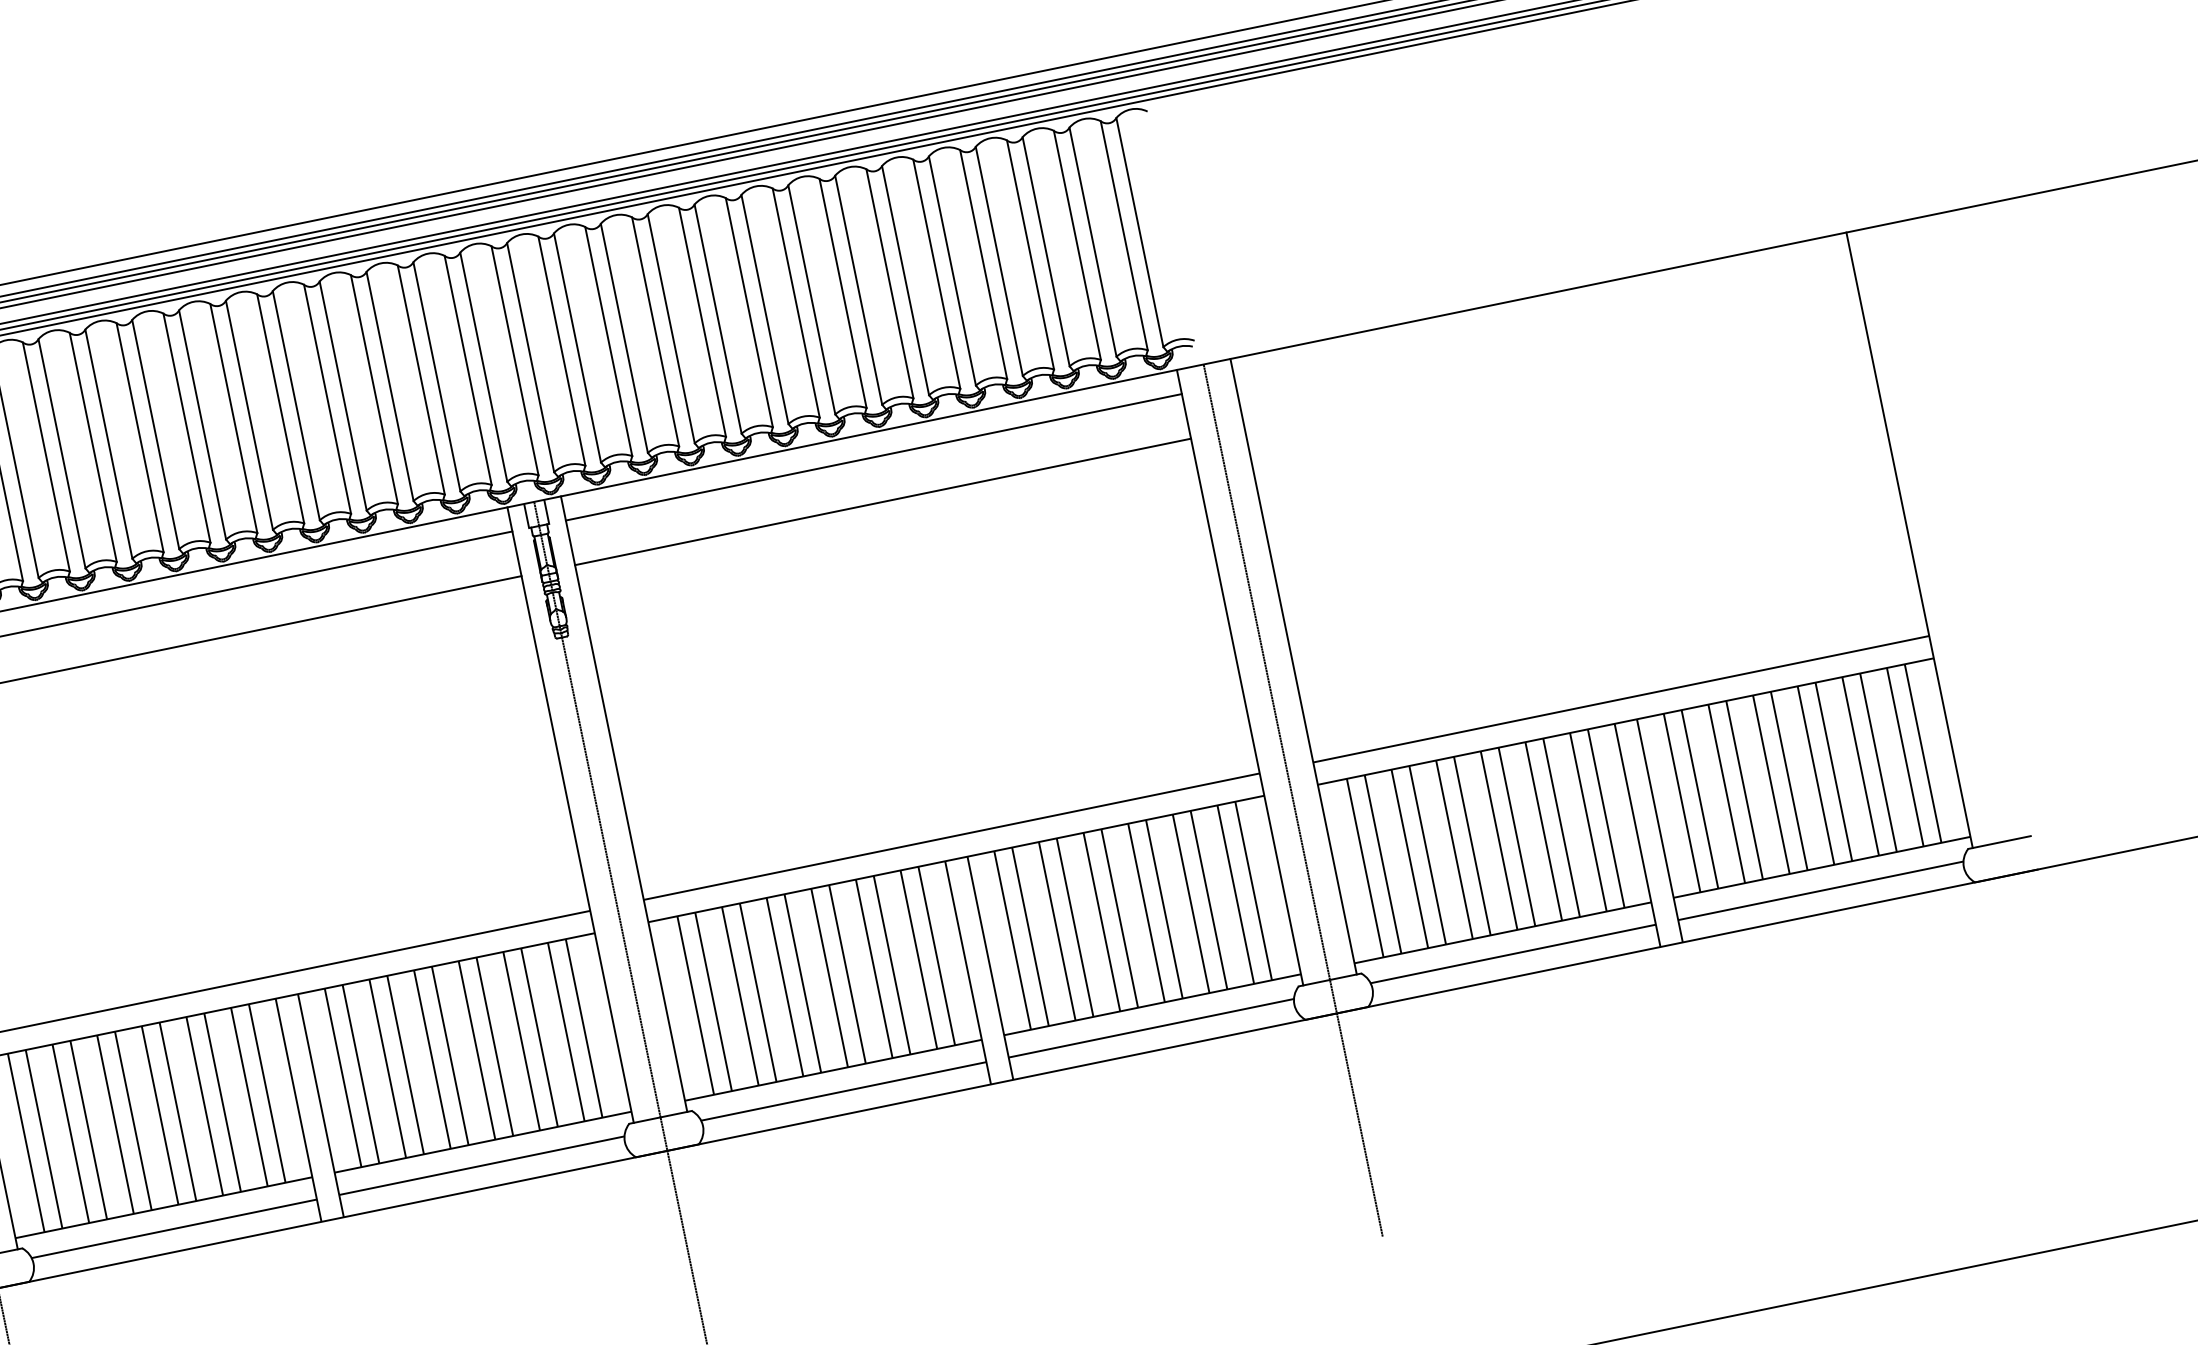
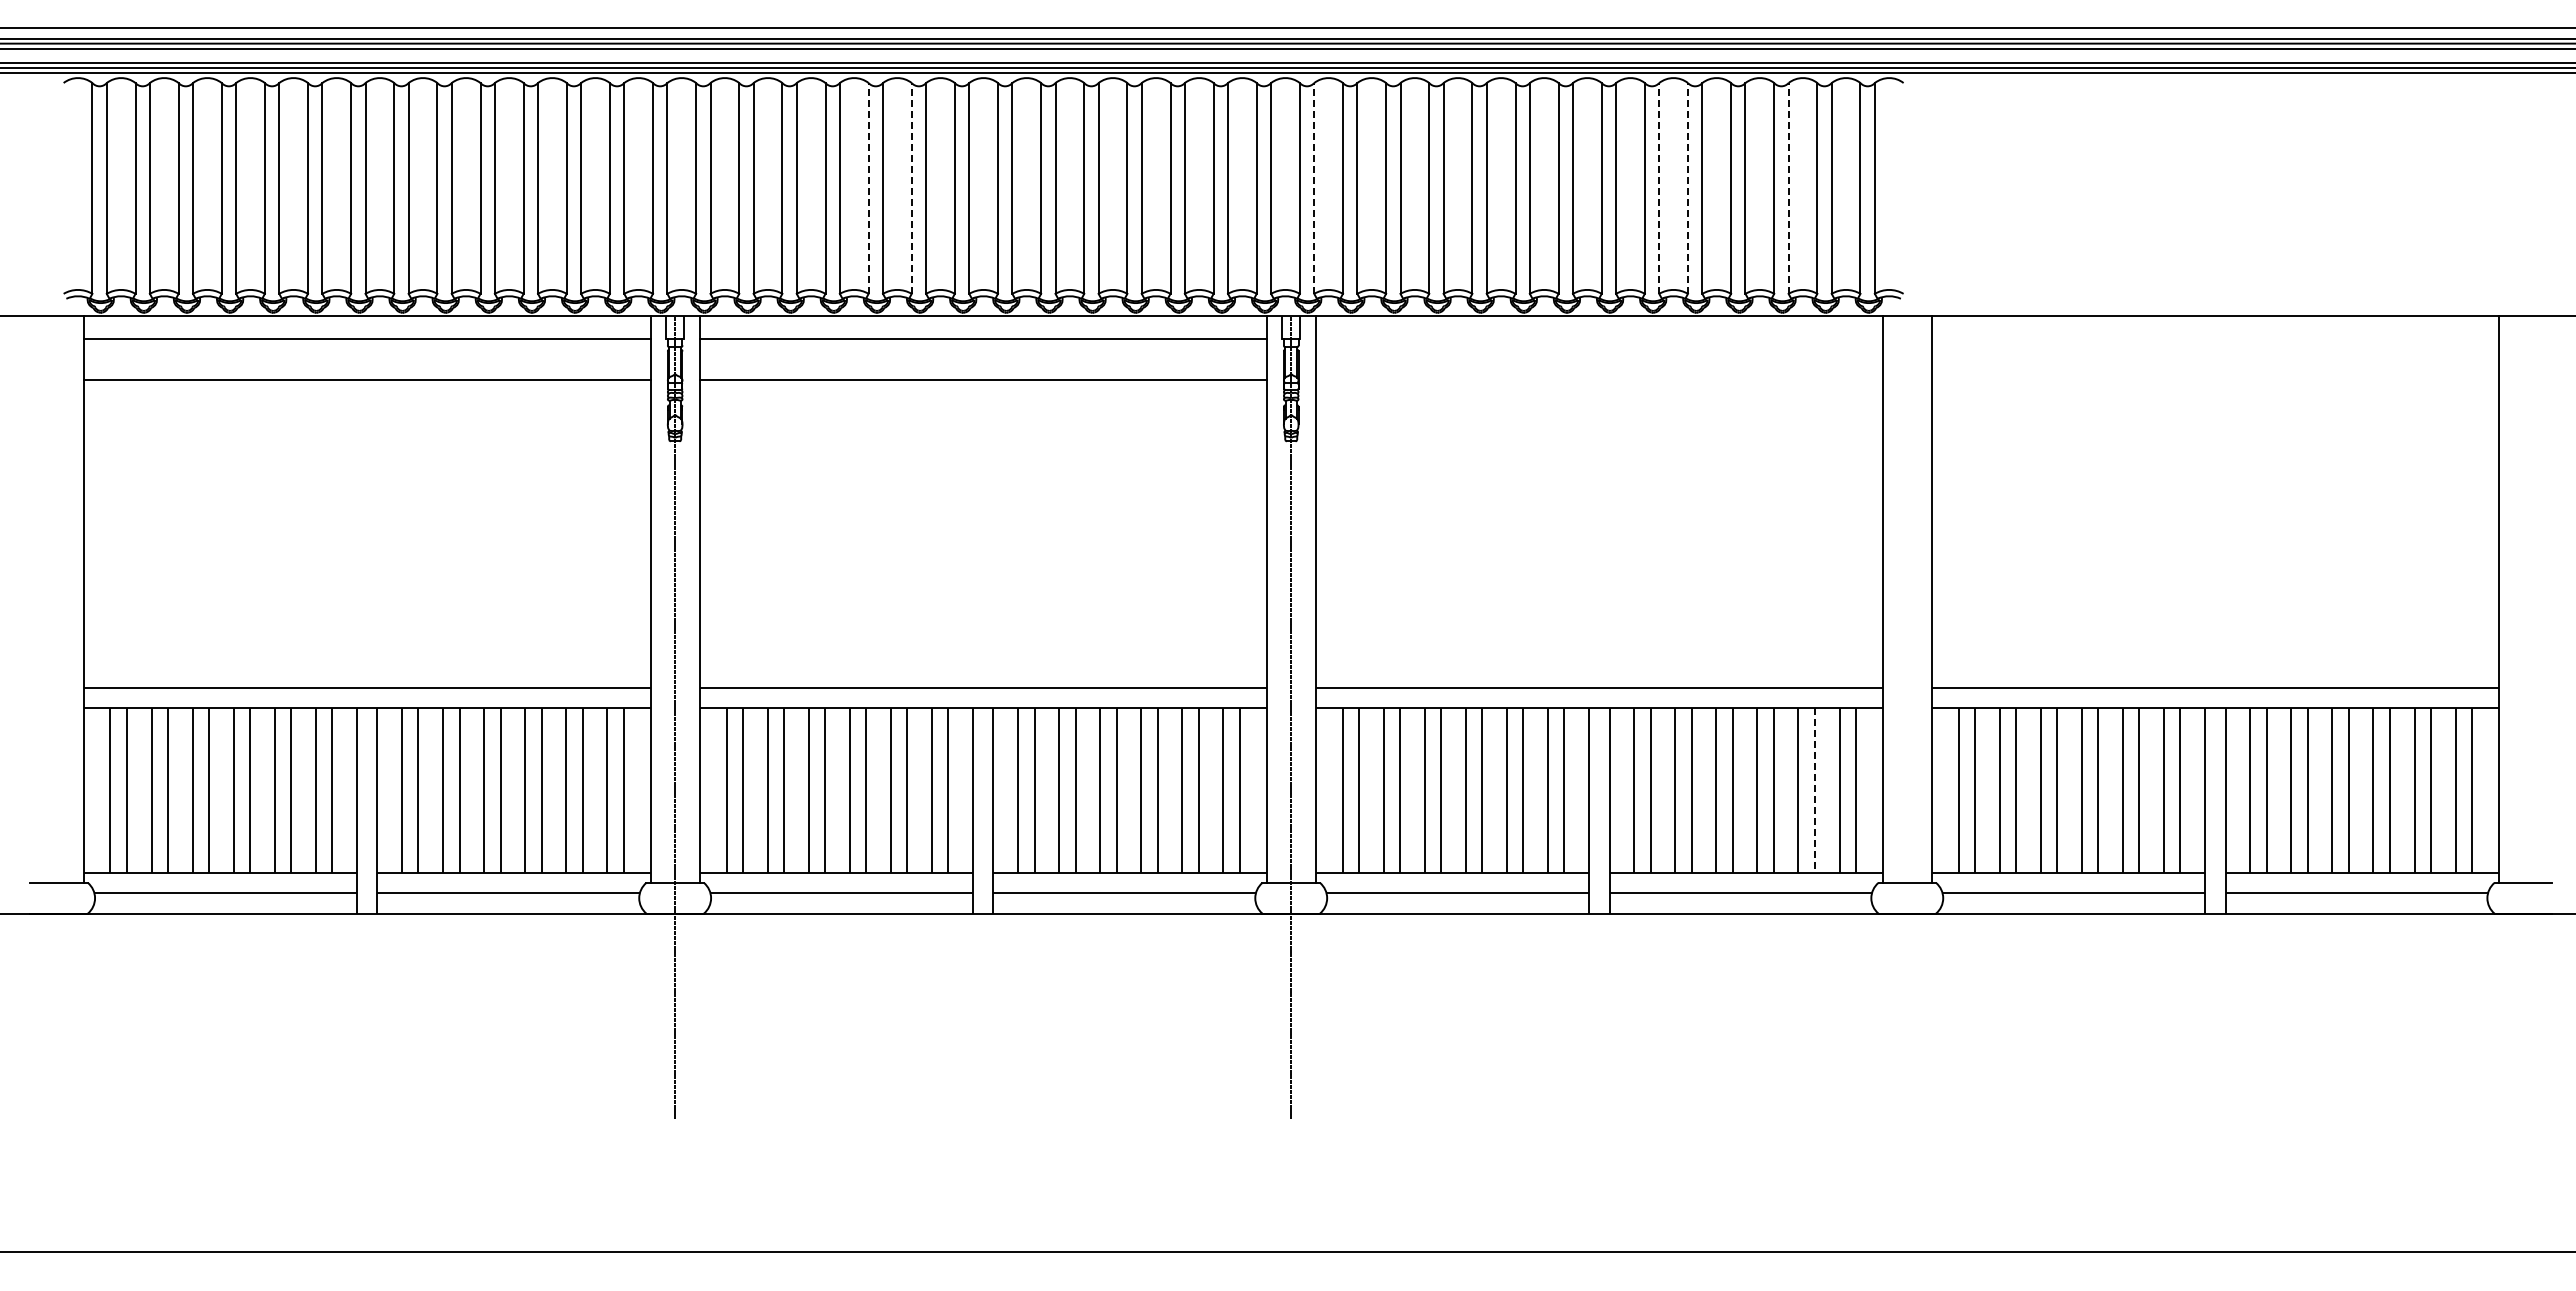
line: (1045, 250) -> (1788, 187), solid -> dashed
line: (936, 273) -> (1687, 187), solid -> dashed
line: (905, 279) -> (1659, 187), solid -> dashed
line: (530, 356) -> (1314, 187), solid -> dashed
line: (92, 446) -> (911, 187), solid -> dashed
line: (46, 456) -> (868, 187), solid -> dashed
line: (873, 457) -> (1598, 338), removed
line: (882, 501) -> (1598, 379), removed
line: (1293, 800) -> (1907, 717), removed
line: (1208, 900) -> (1814, 790), solid -> dashed

